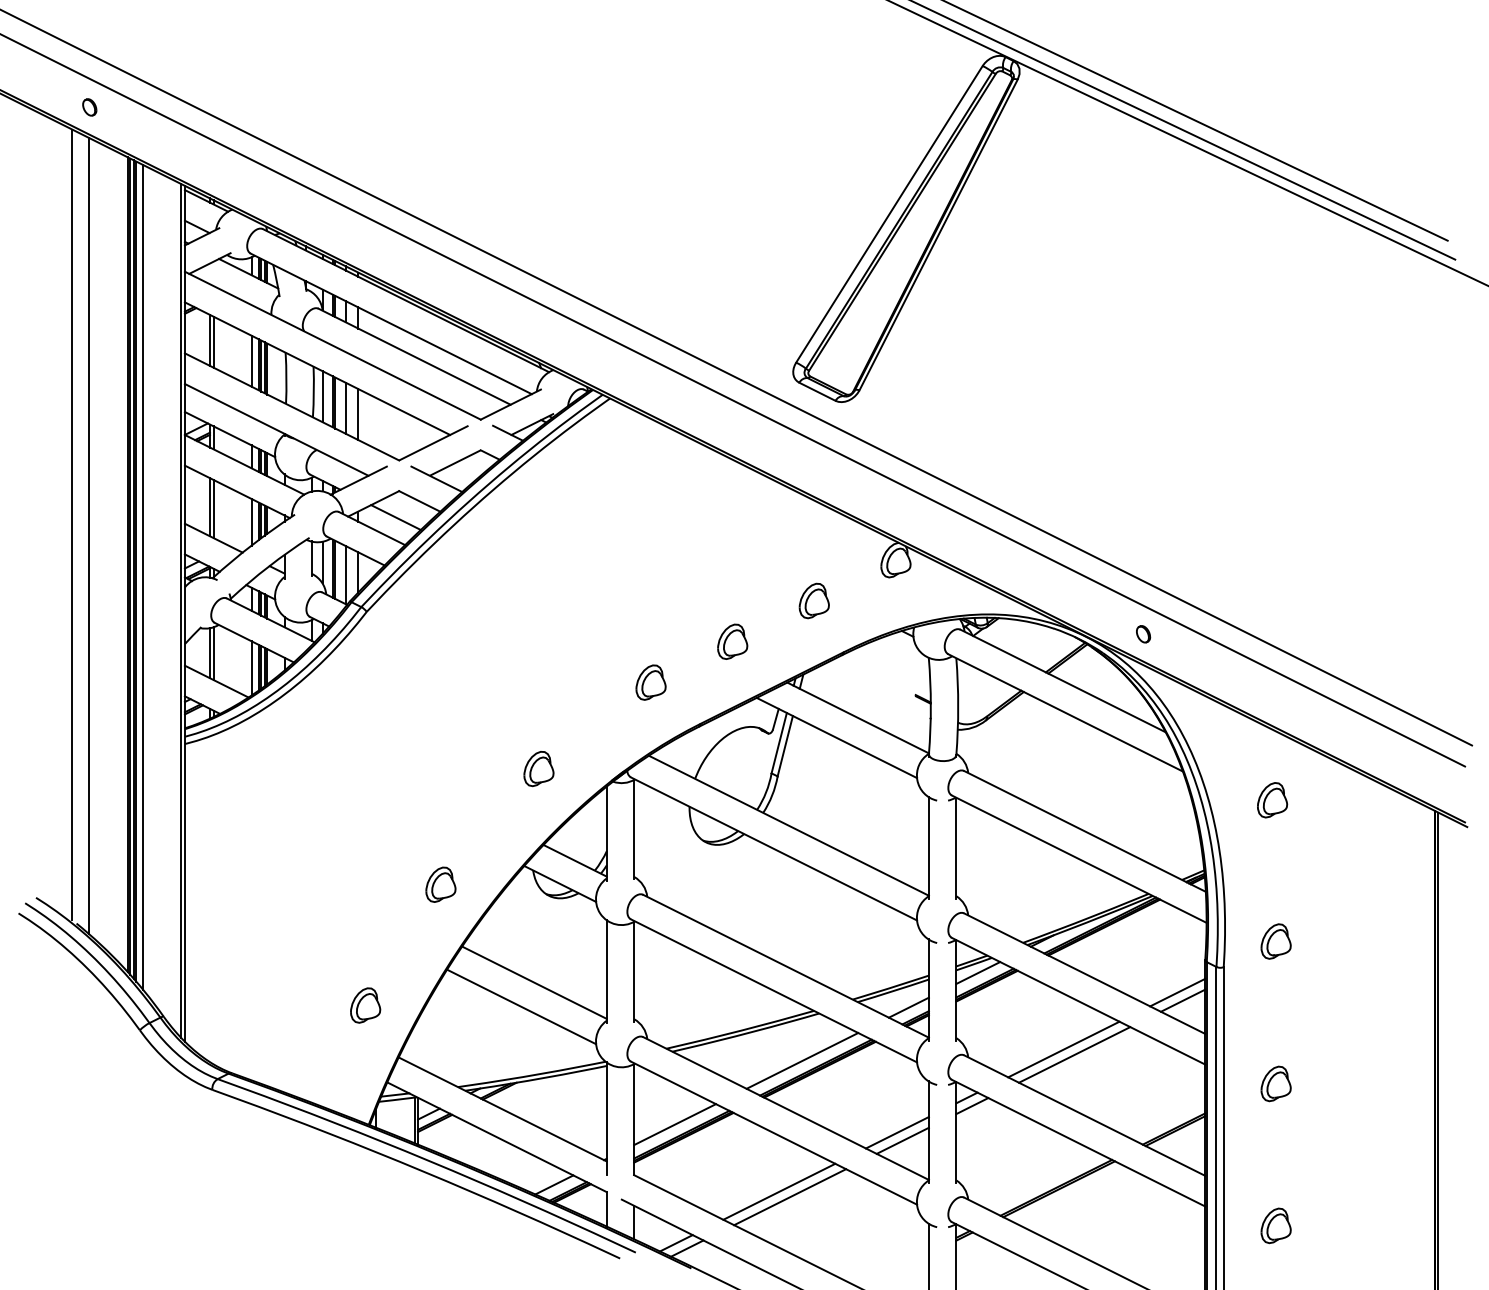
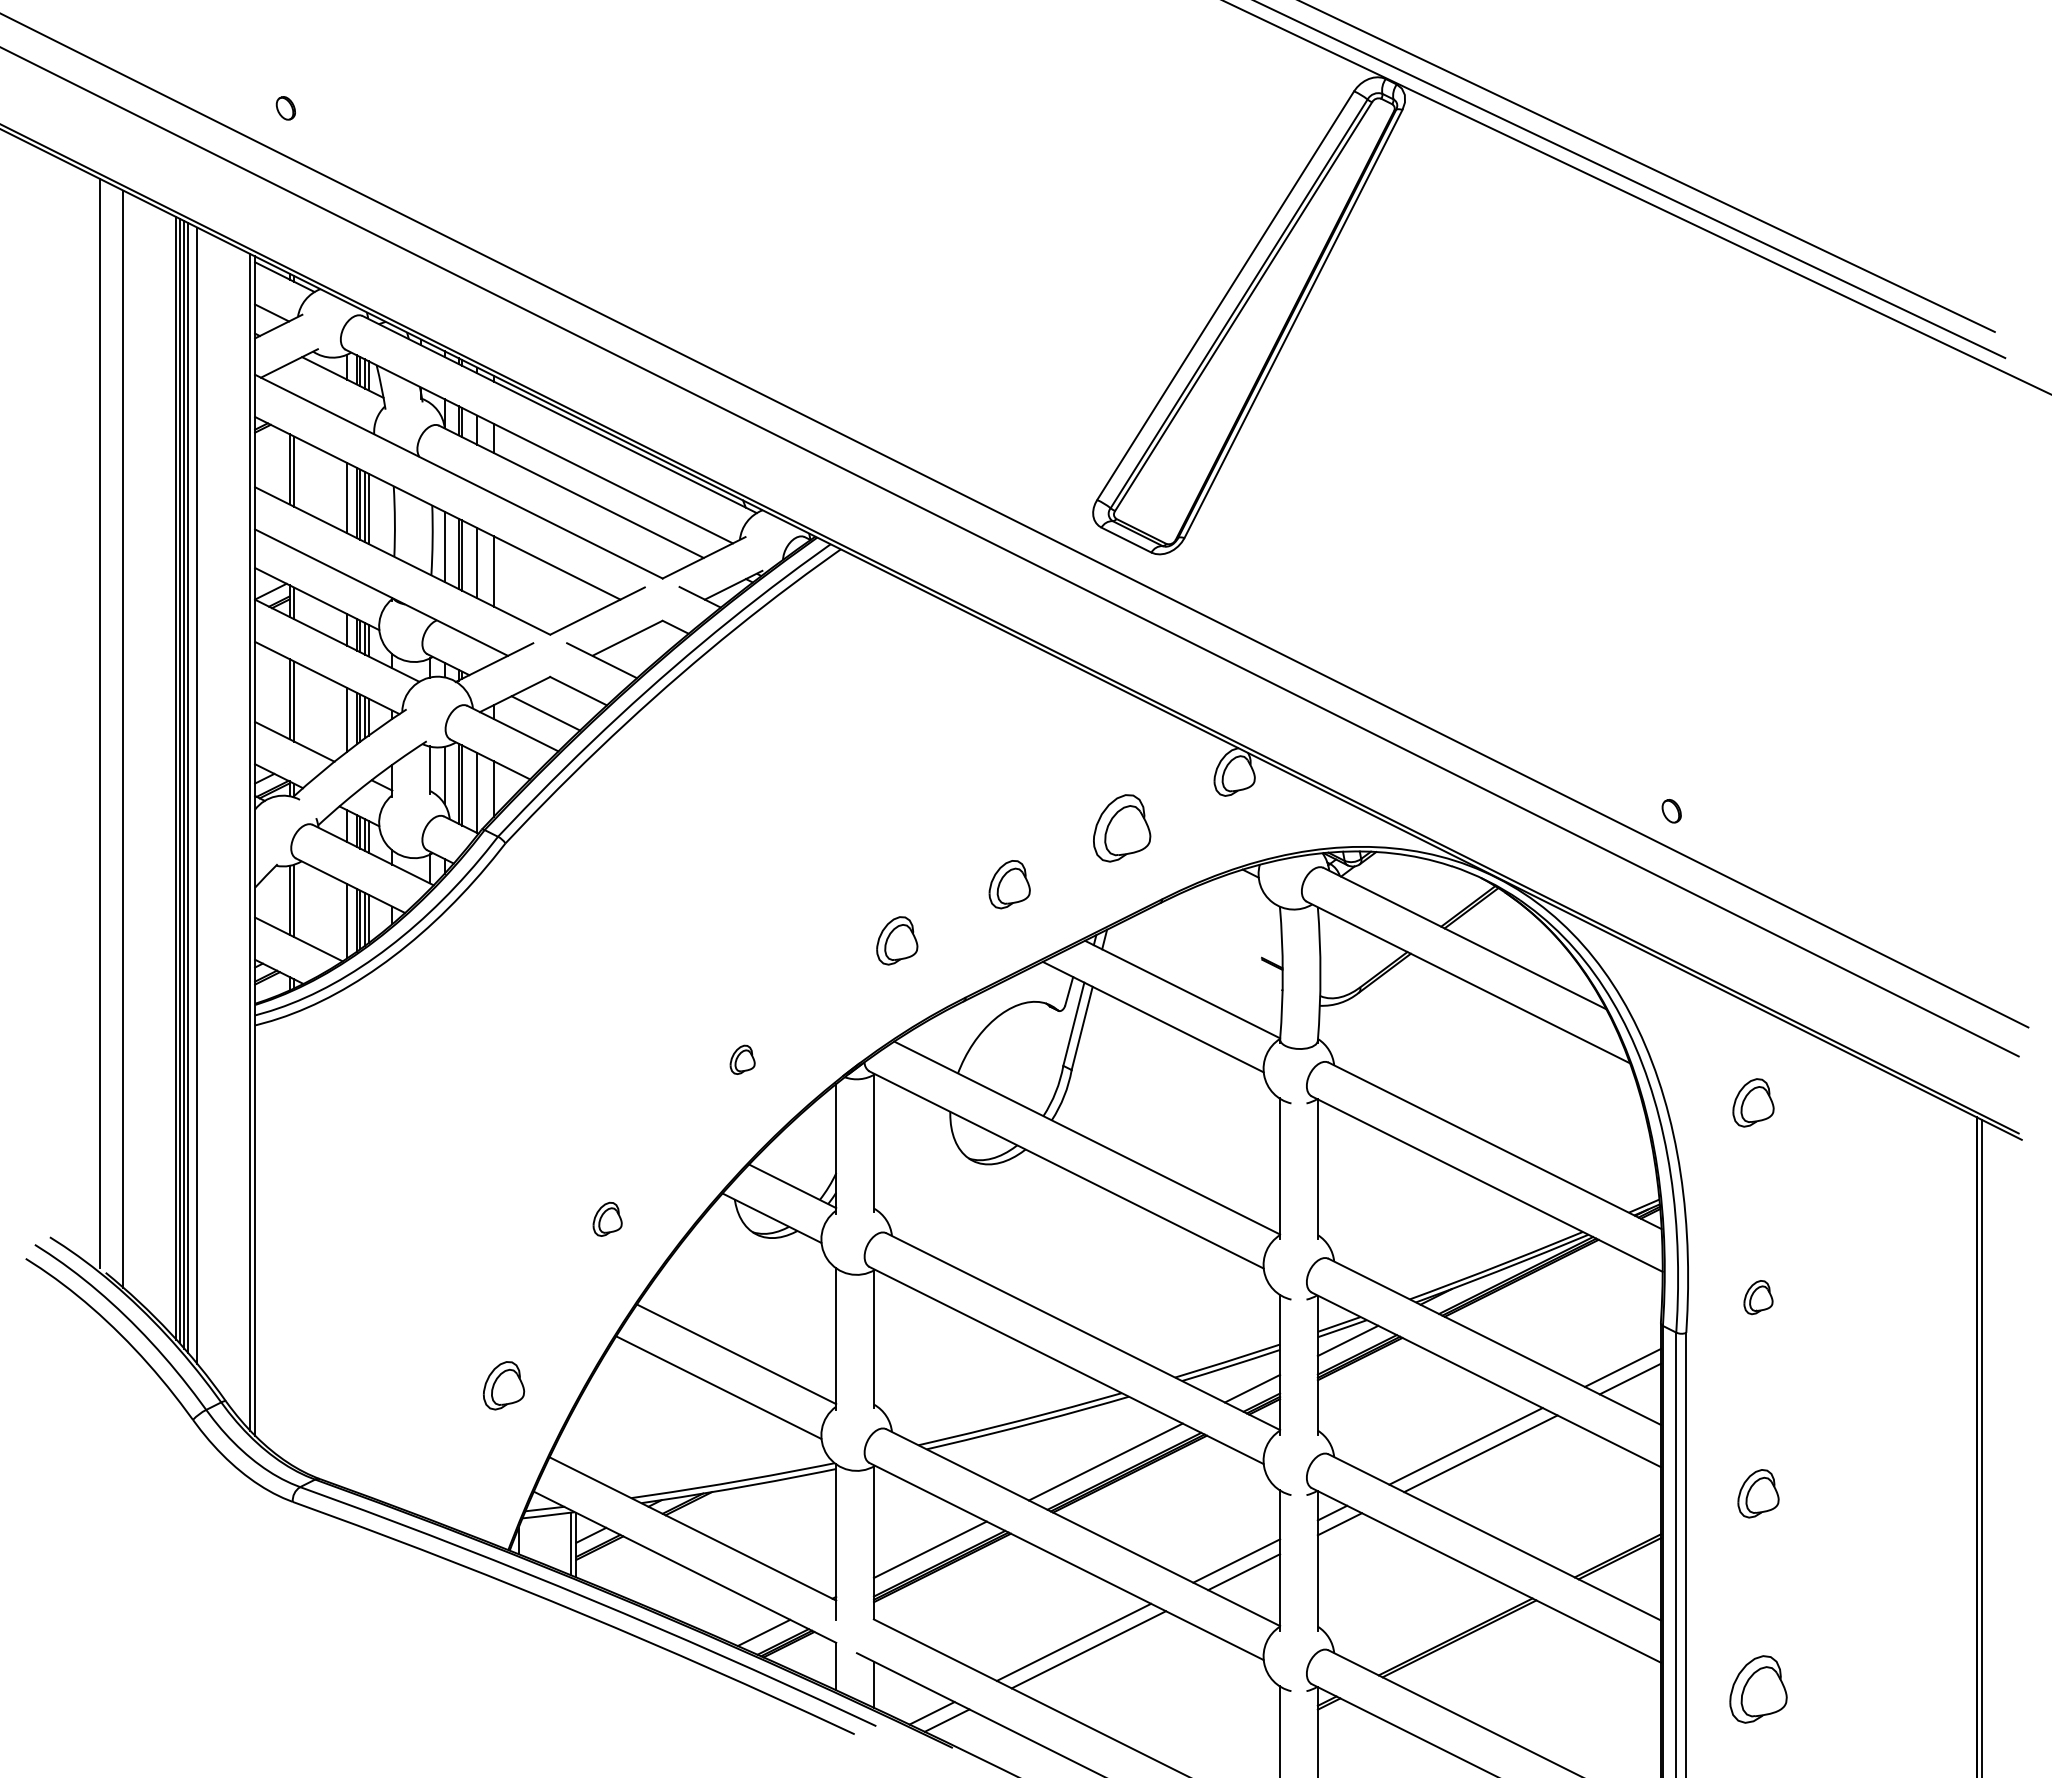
part: (89, 107) -> (285, 108), moved
part: (814, 601) -> (1122, 828), size x1.4
part: (1143, 634) -> (1671, 811), moved
part: (538, 768) -> (742, 1059), size x0.6
part: (440, 884) -> (607, 1219), size x0.7
part: (1276, 941) -> (1758, 1297), size x0.7
part: (1276, 1225) -> (1758, 1688), size x1.4

